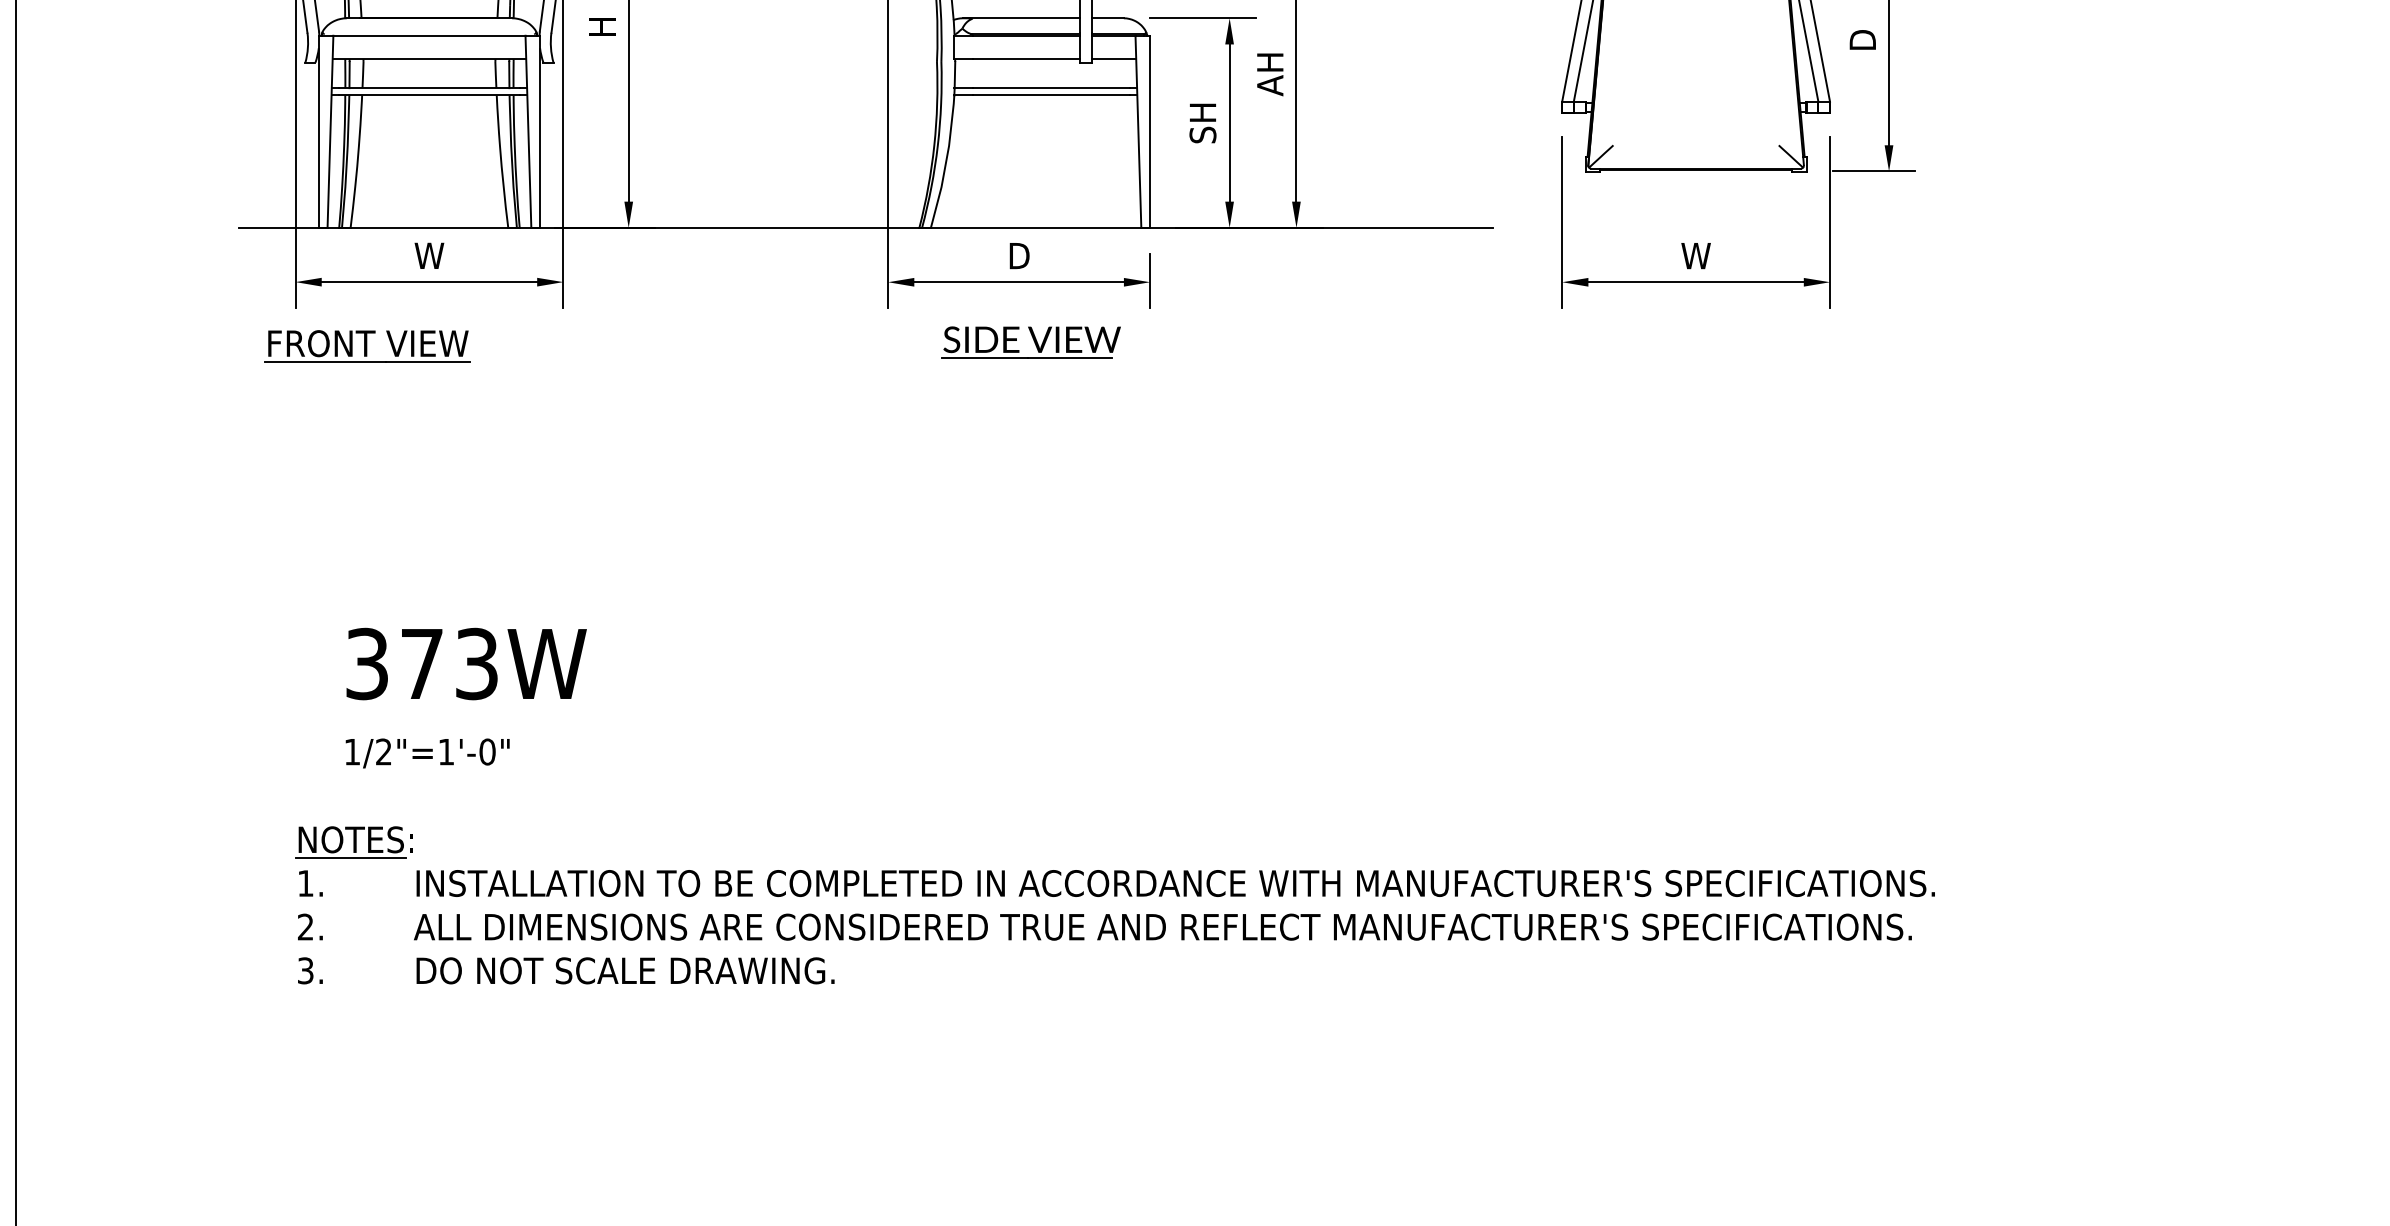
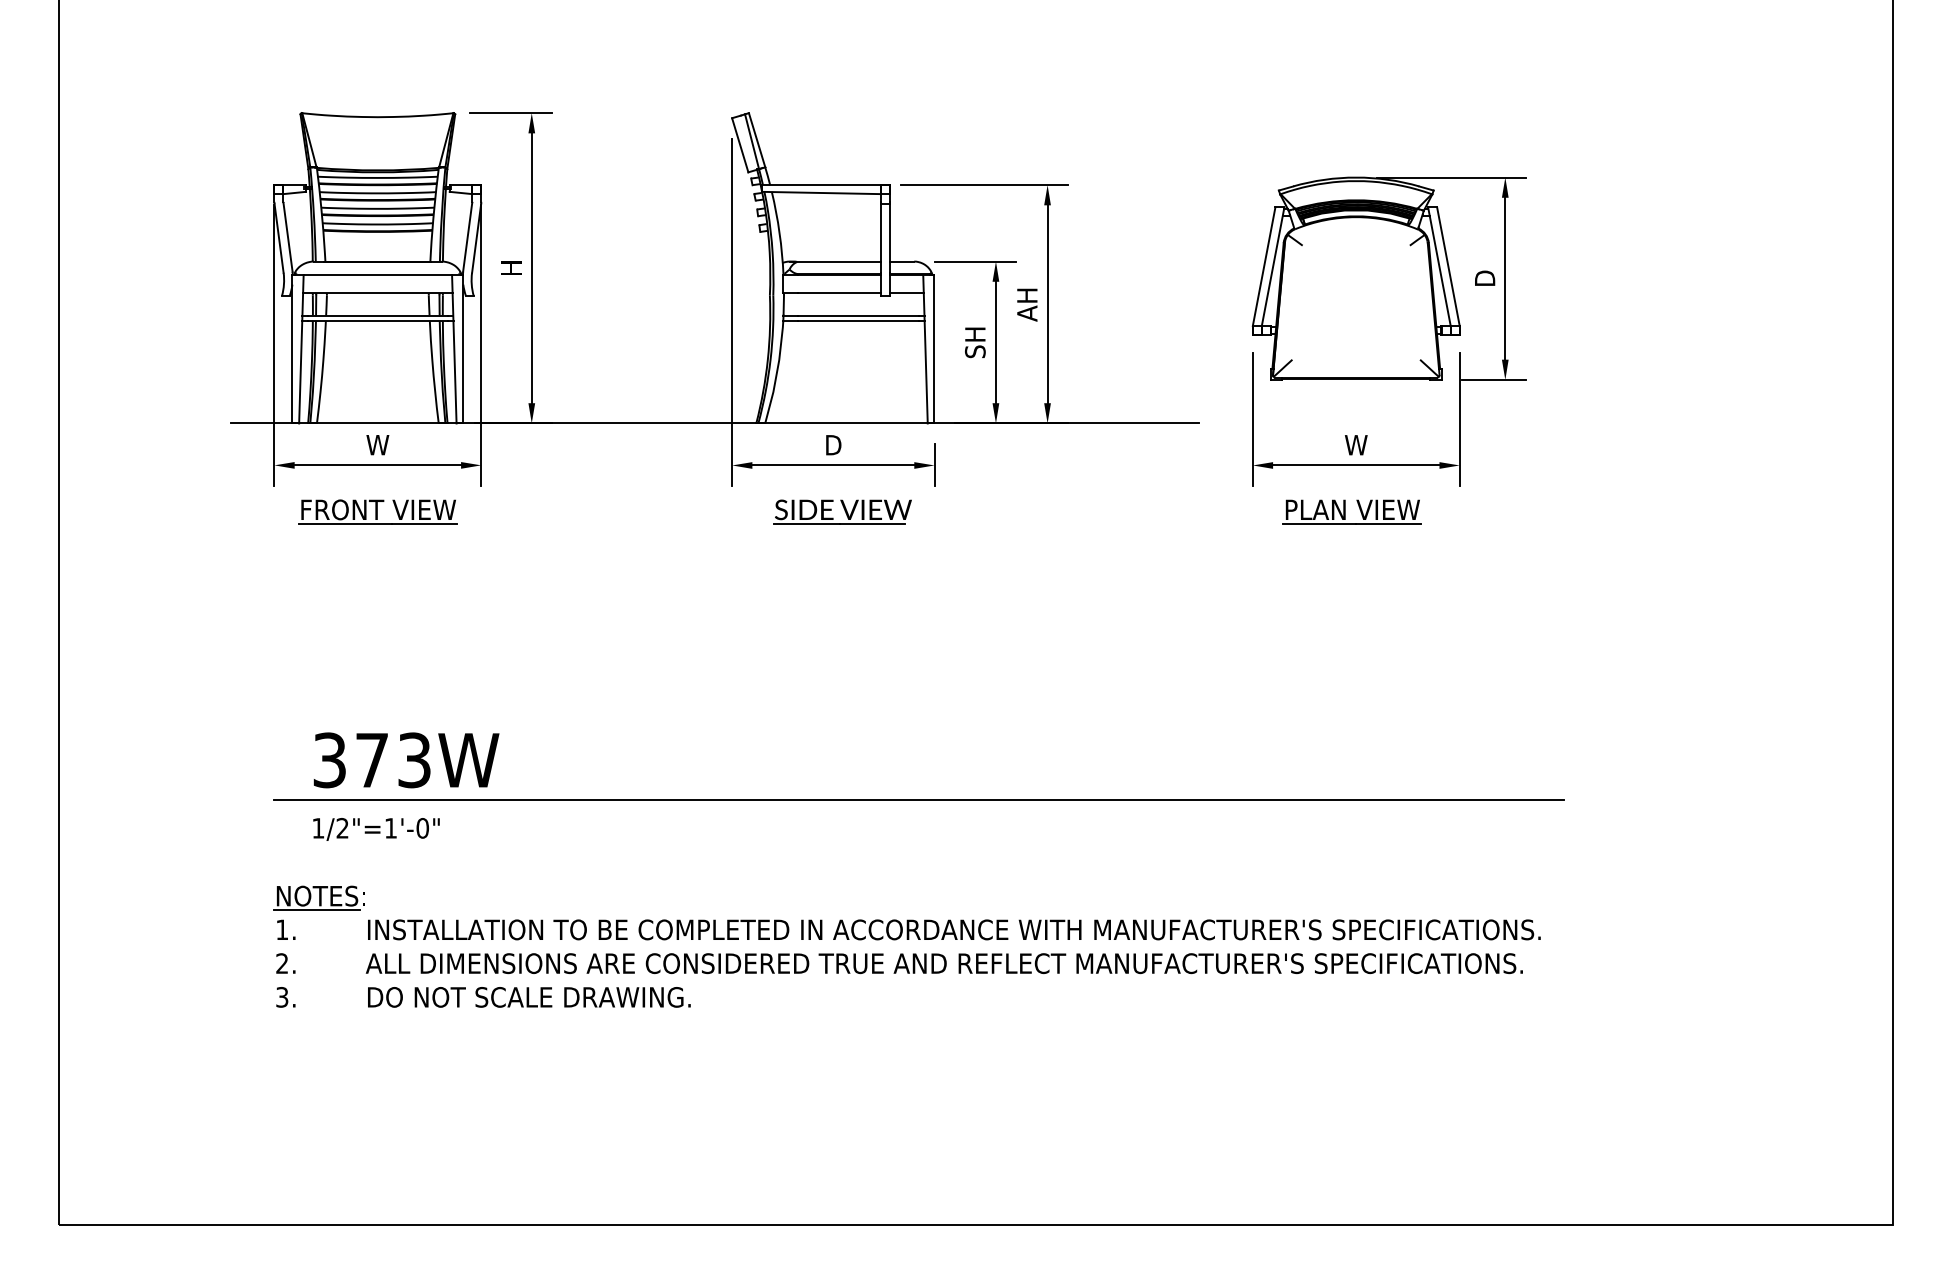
part: (1689, 341) -> (1351, 511), added
part: (366, 345) -> (377, 511), moved
line: (1129, 714) -> (918, 799), added

